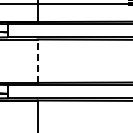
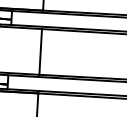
line: (37, 61) -> (40, 52), dashed -> solid

